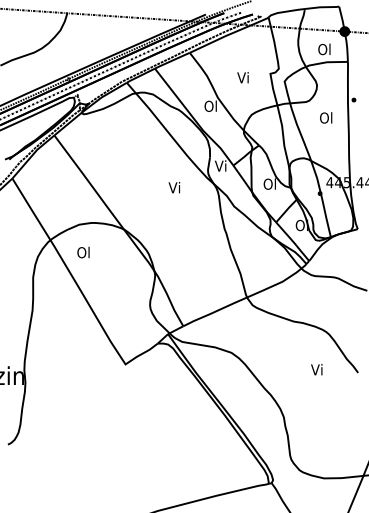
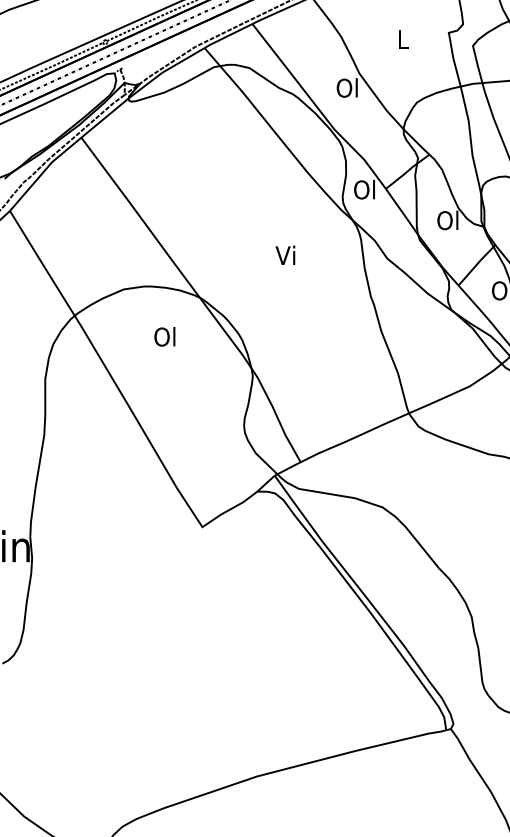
text: (242, 77) -> (401, 39), Vi -> L
text: (220, 165) -> (363, 188), Vi -> Ol
text: (174, 187) -> (285, 255), moved
text: (83, 252) -> (164, 336), moved

